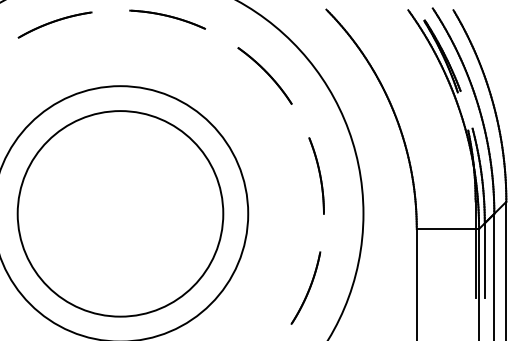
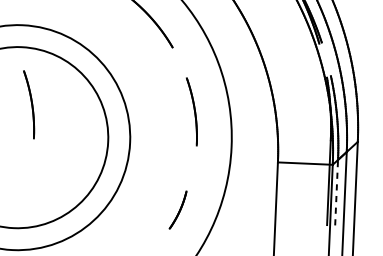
part: (131, 175) -> (28, 104), added
line: (484, 260) -> (336, 192), solid -> dashed
part: (305, 287) -> (177, 209), size x0.6

